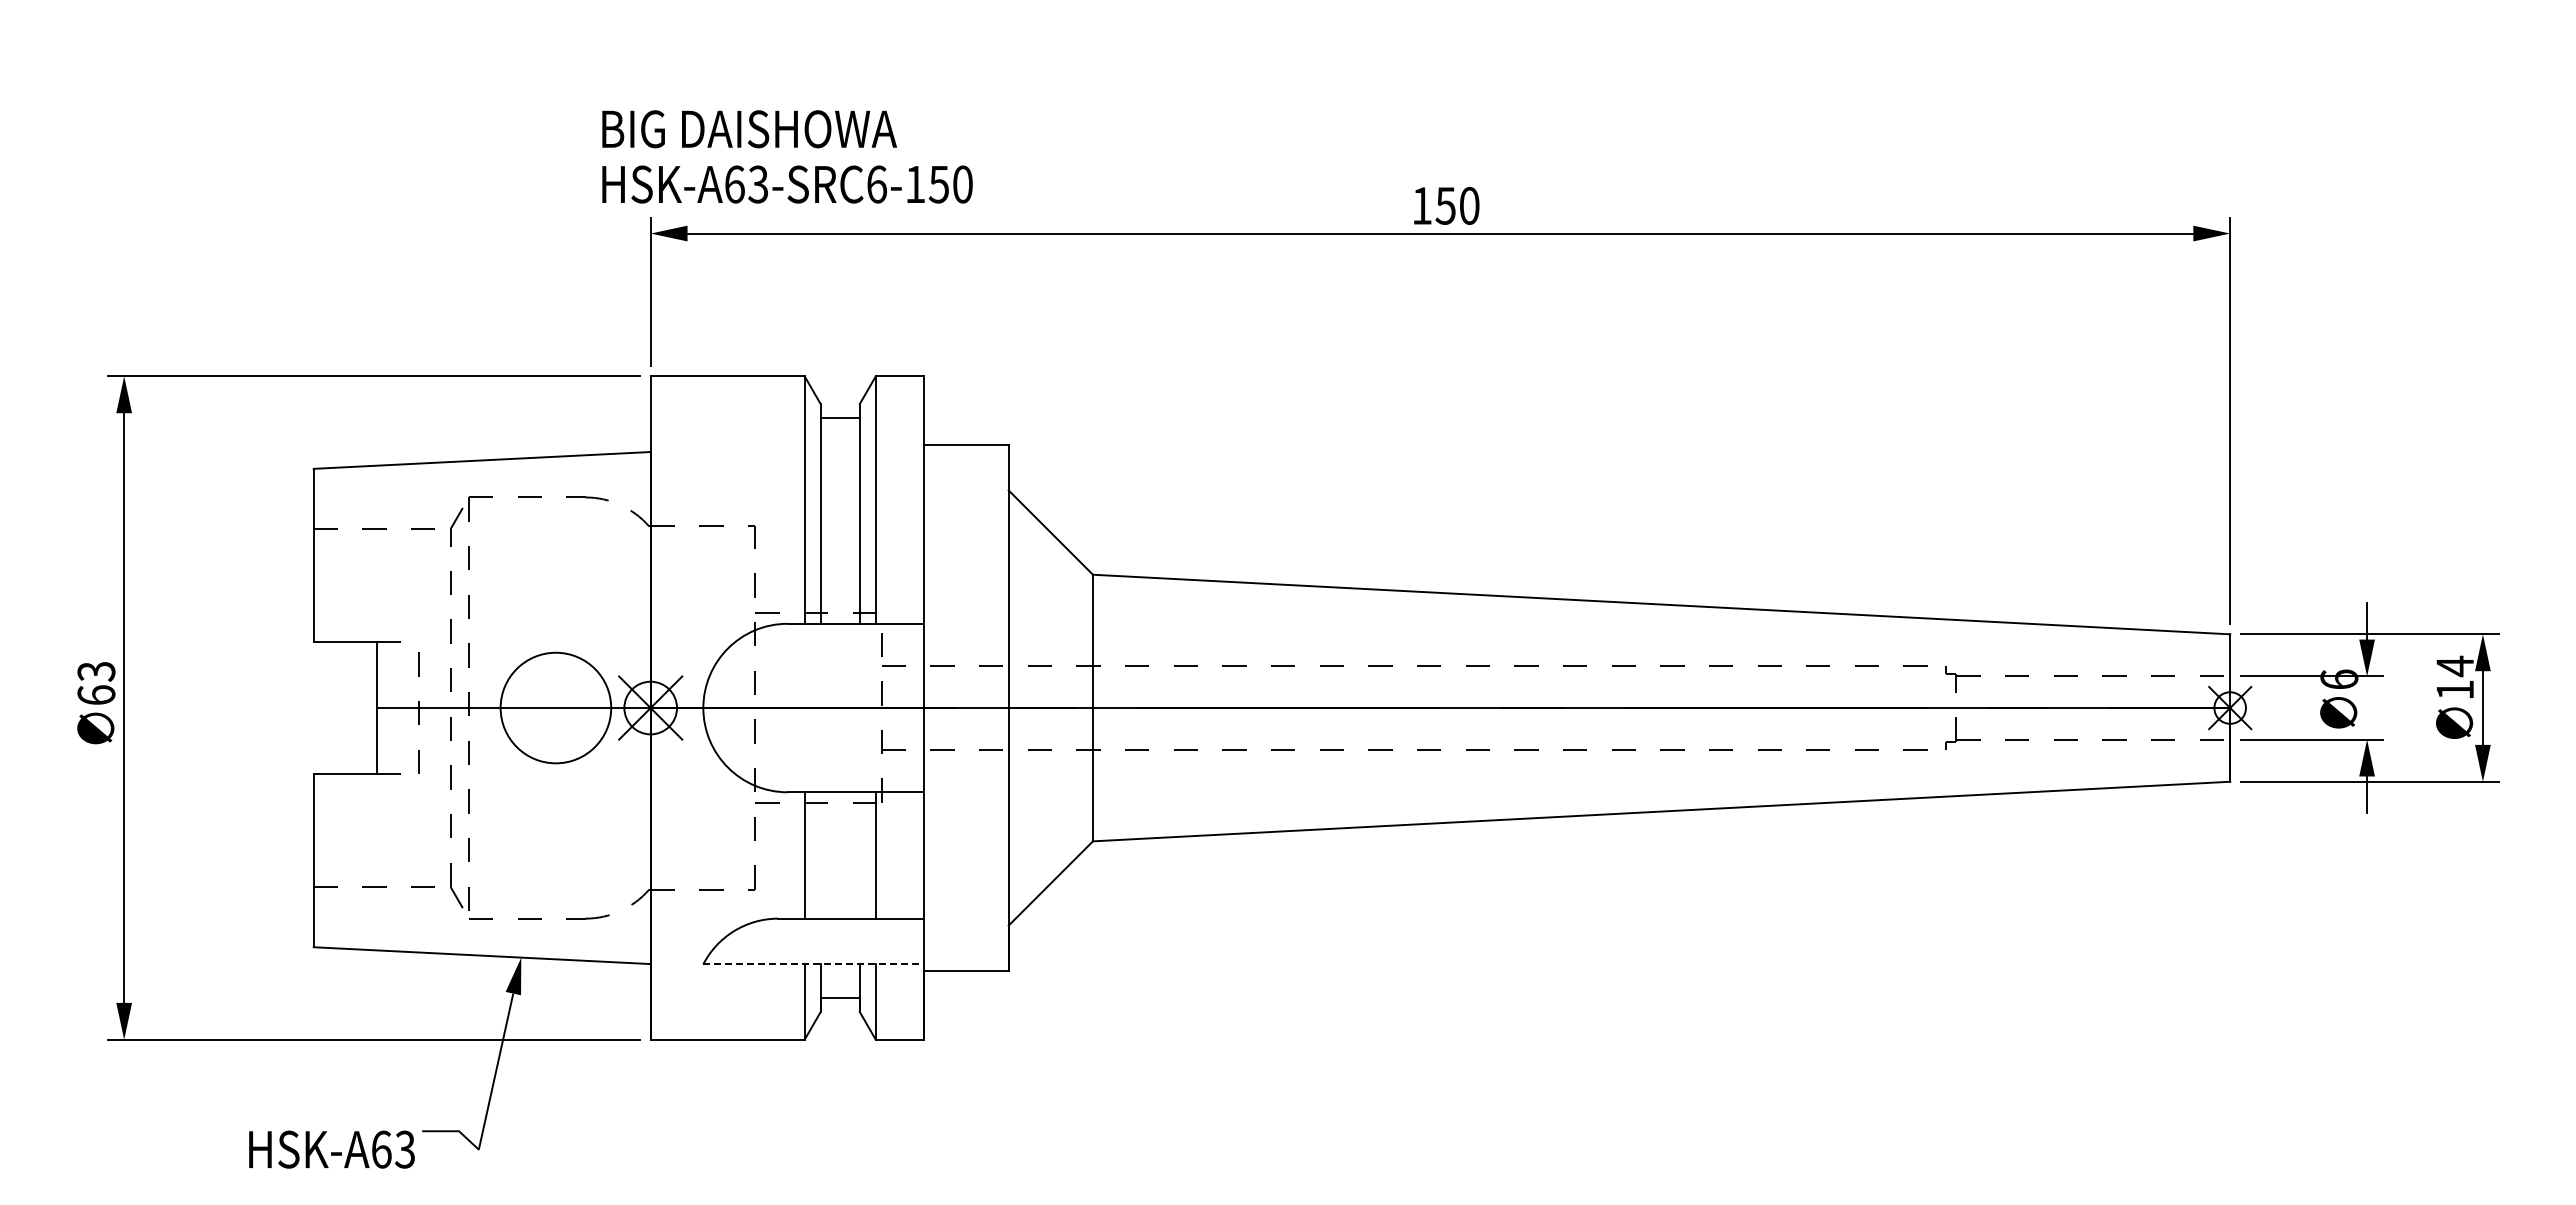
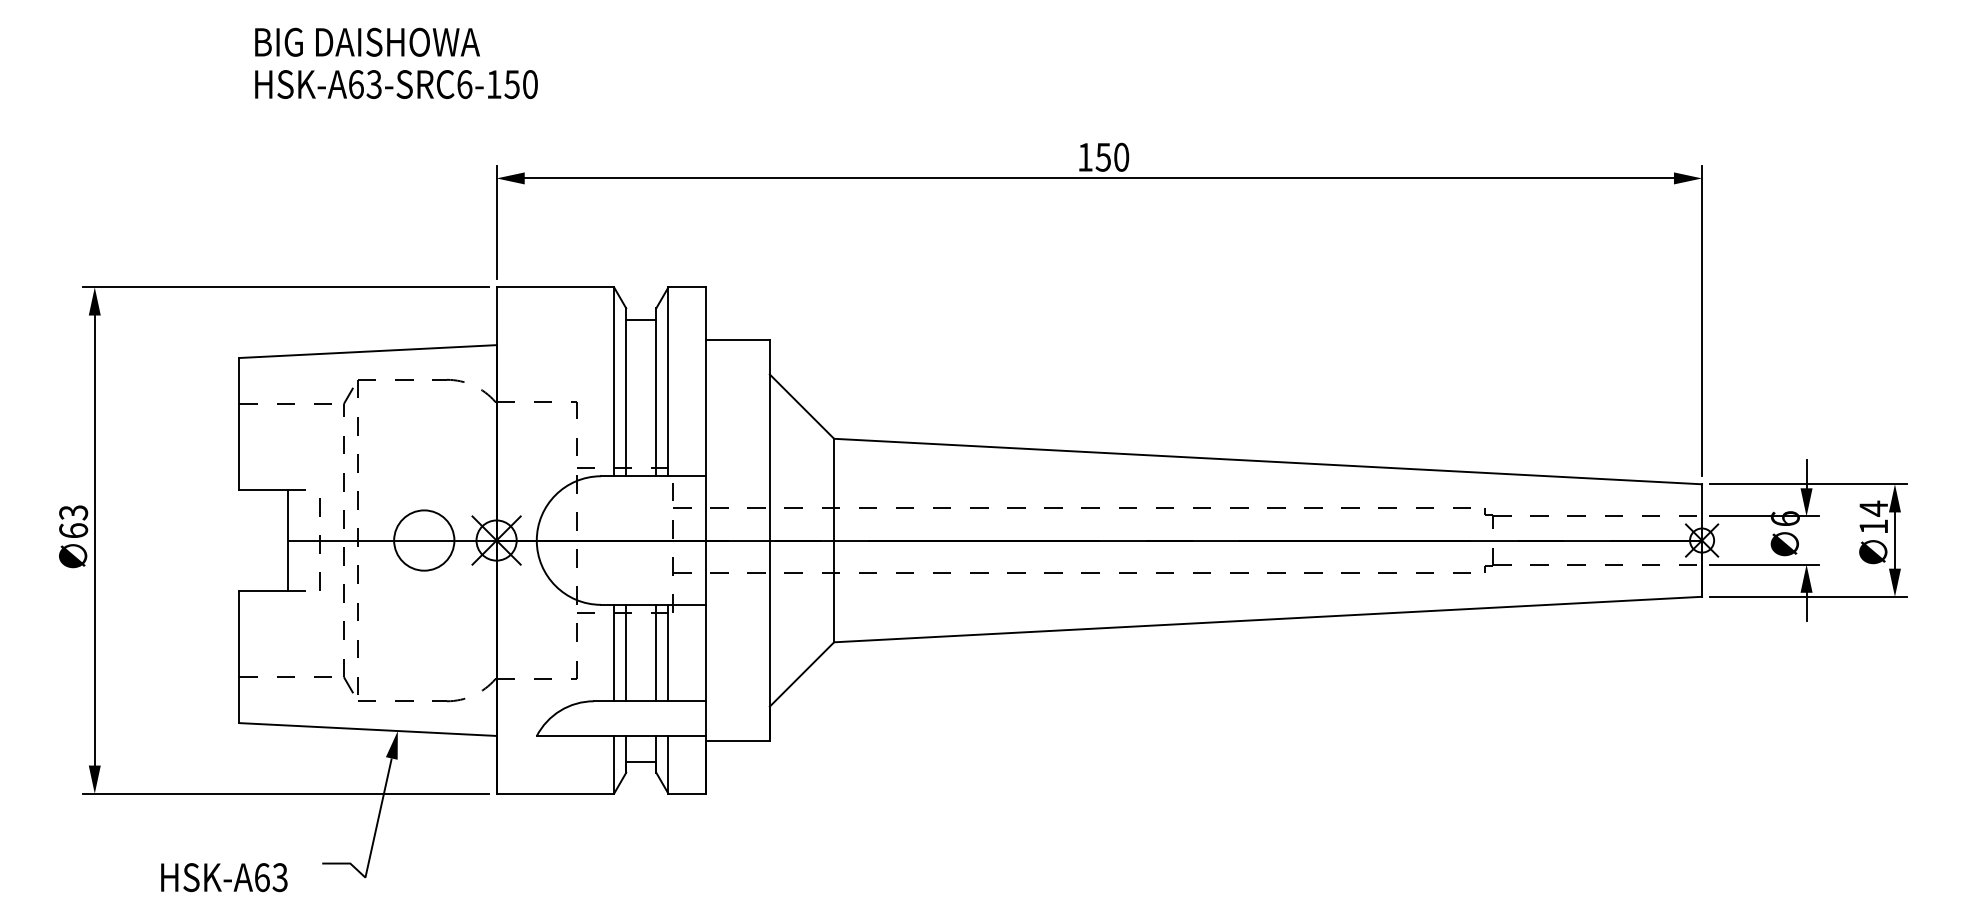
text: (787, 156) -> (396, 63), moved
circle: (555, 707) -> (423, 540), size x0.71
line: (820, 855) -> (626, 653), added
line: (859, 855) -> (655, 653), added
line: (813, 964) -> (620, 736), dashed -> solid
text: (331, 1149) -> (223, 877), moved

